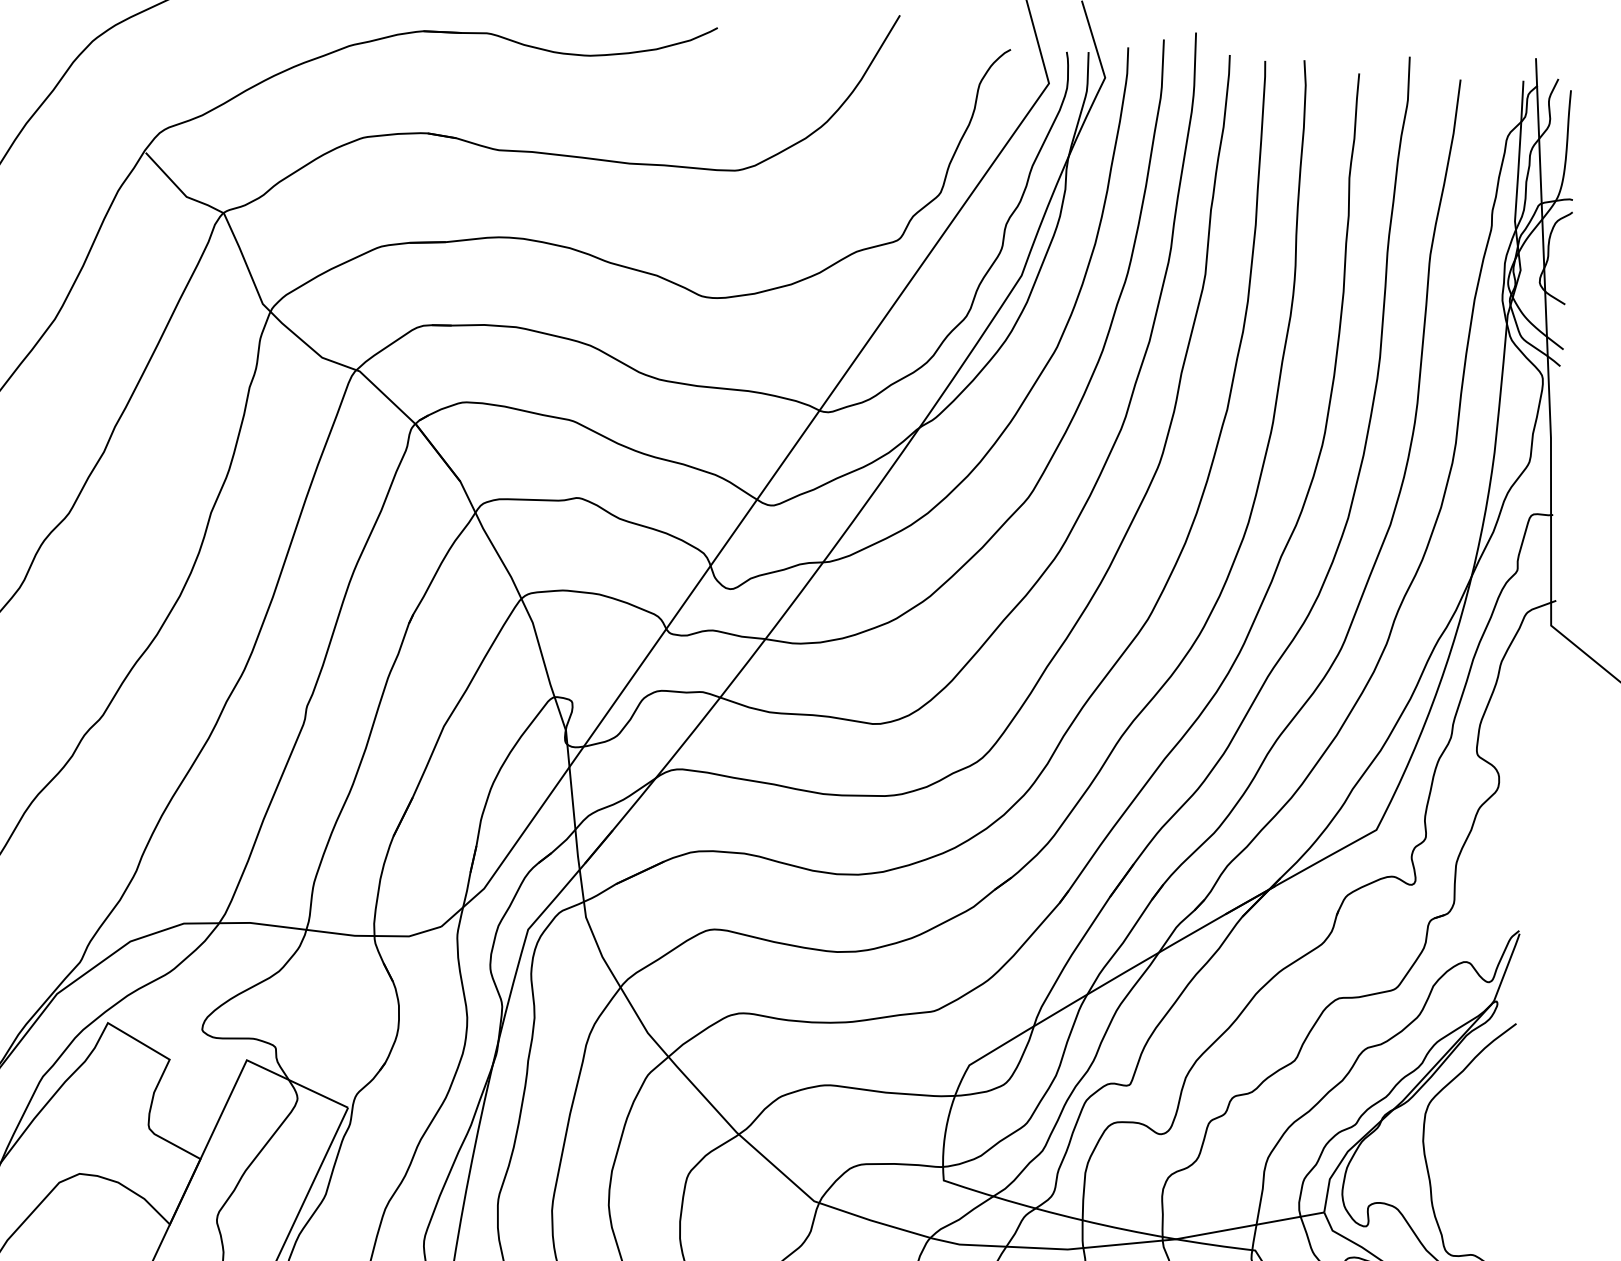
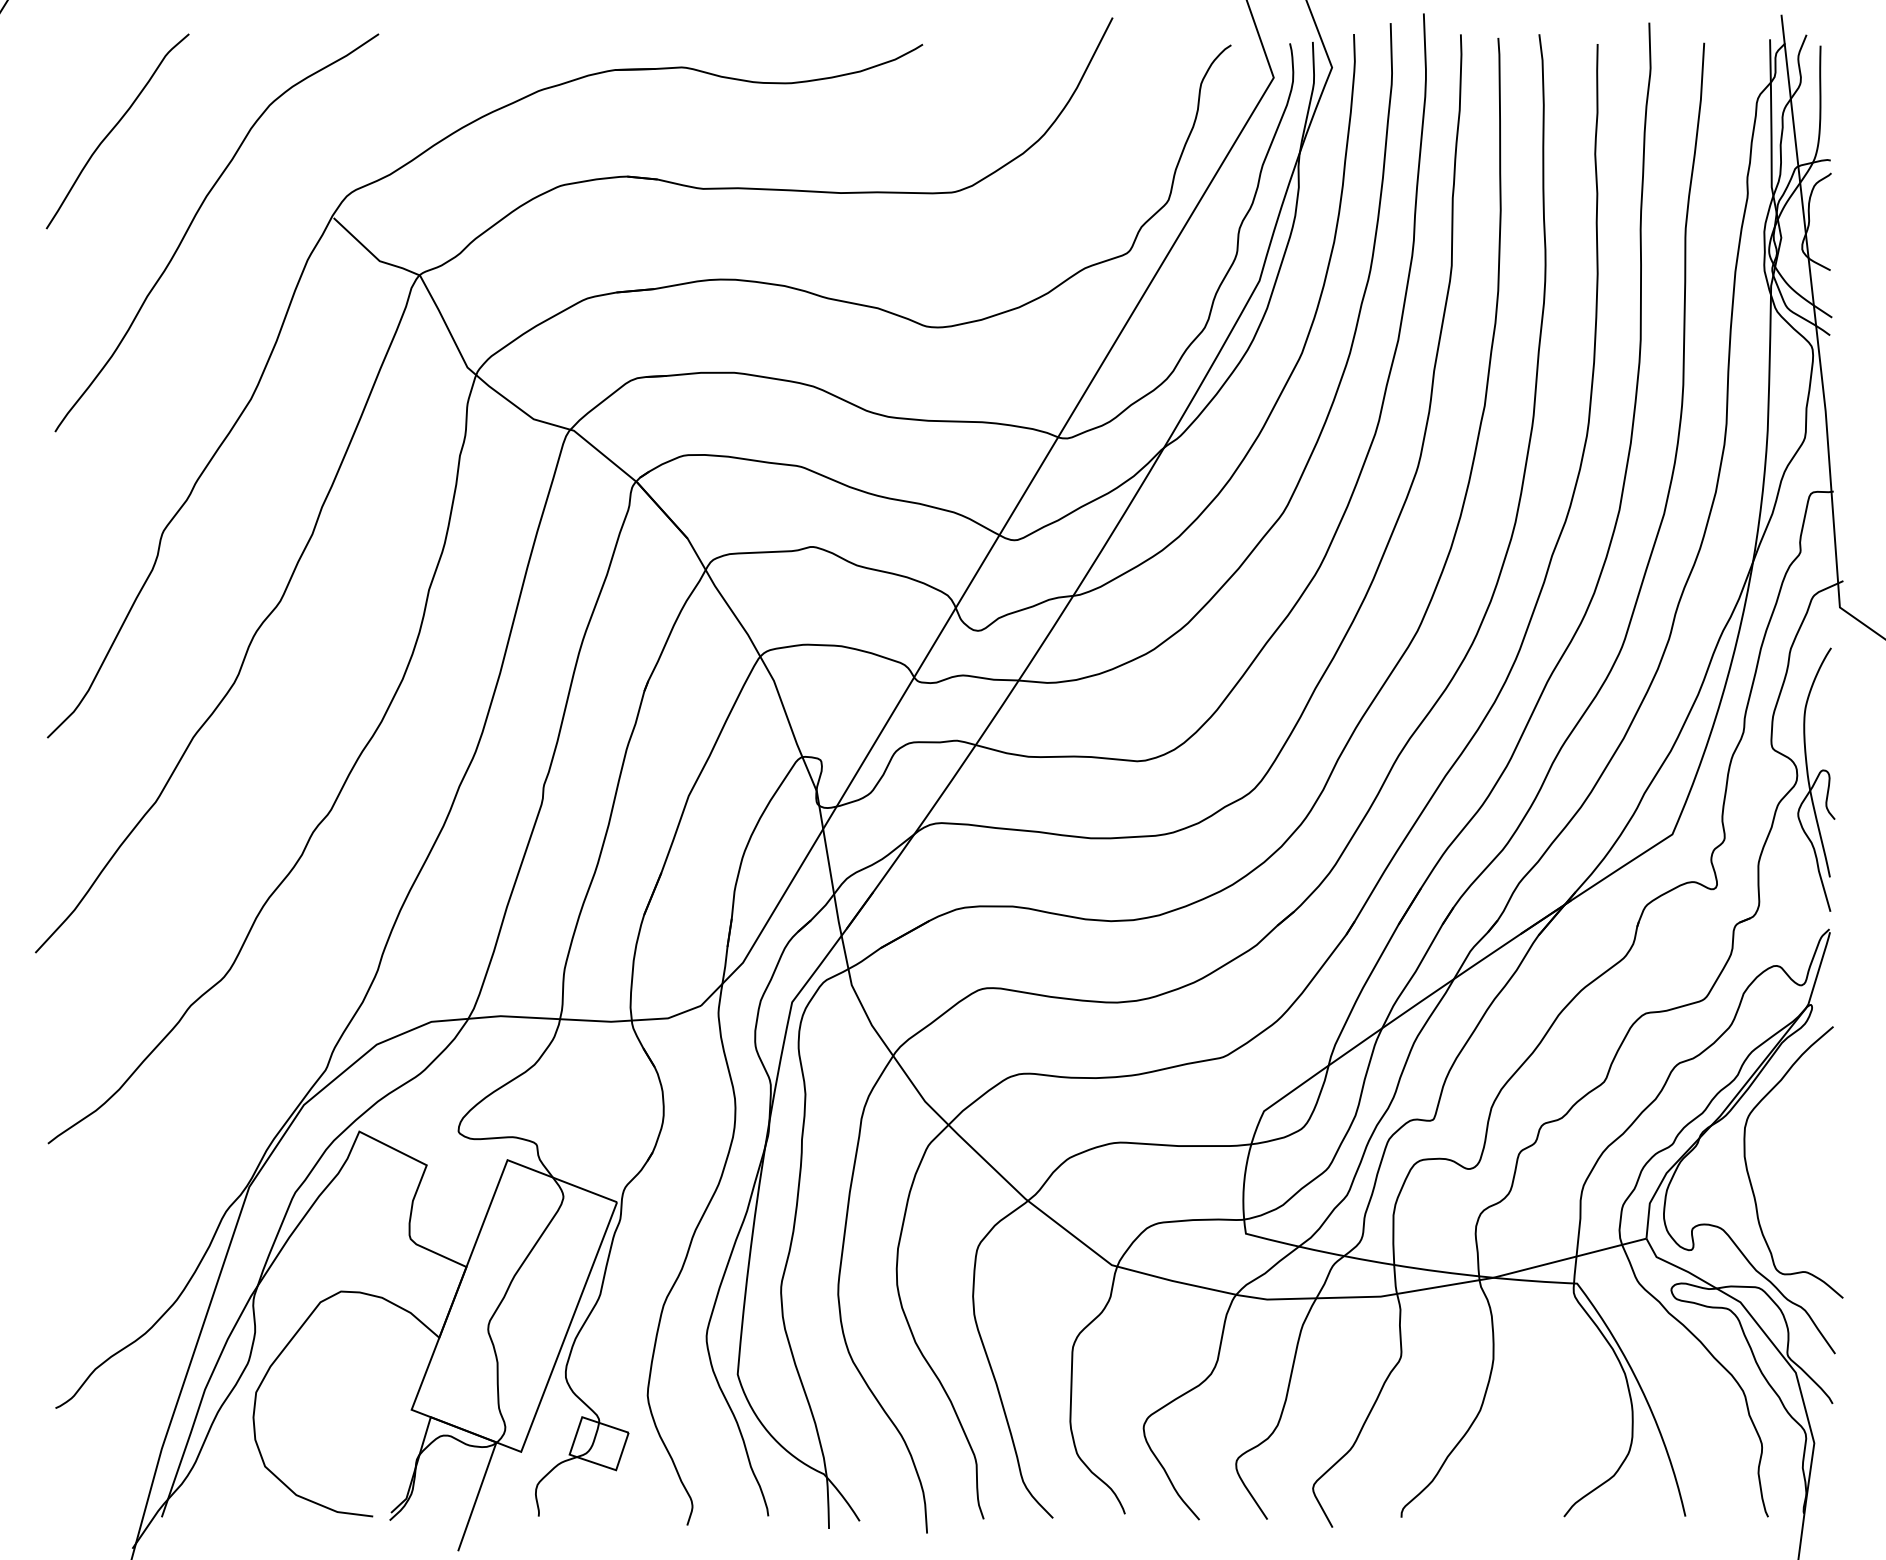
part: (1517, 787) -> (1816, 779), added

